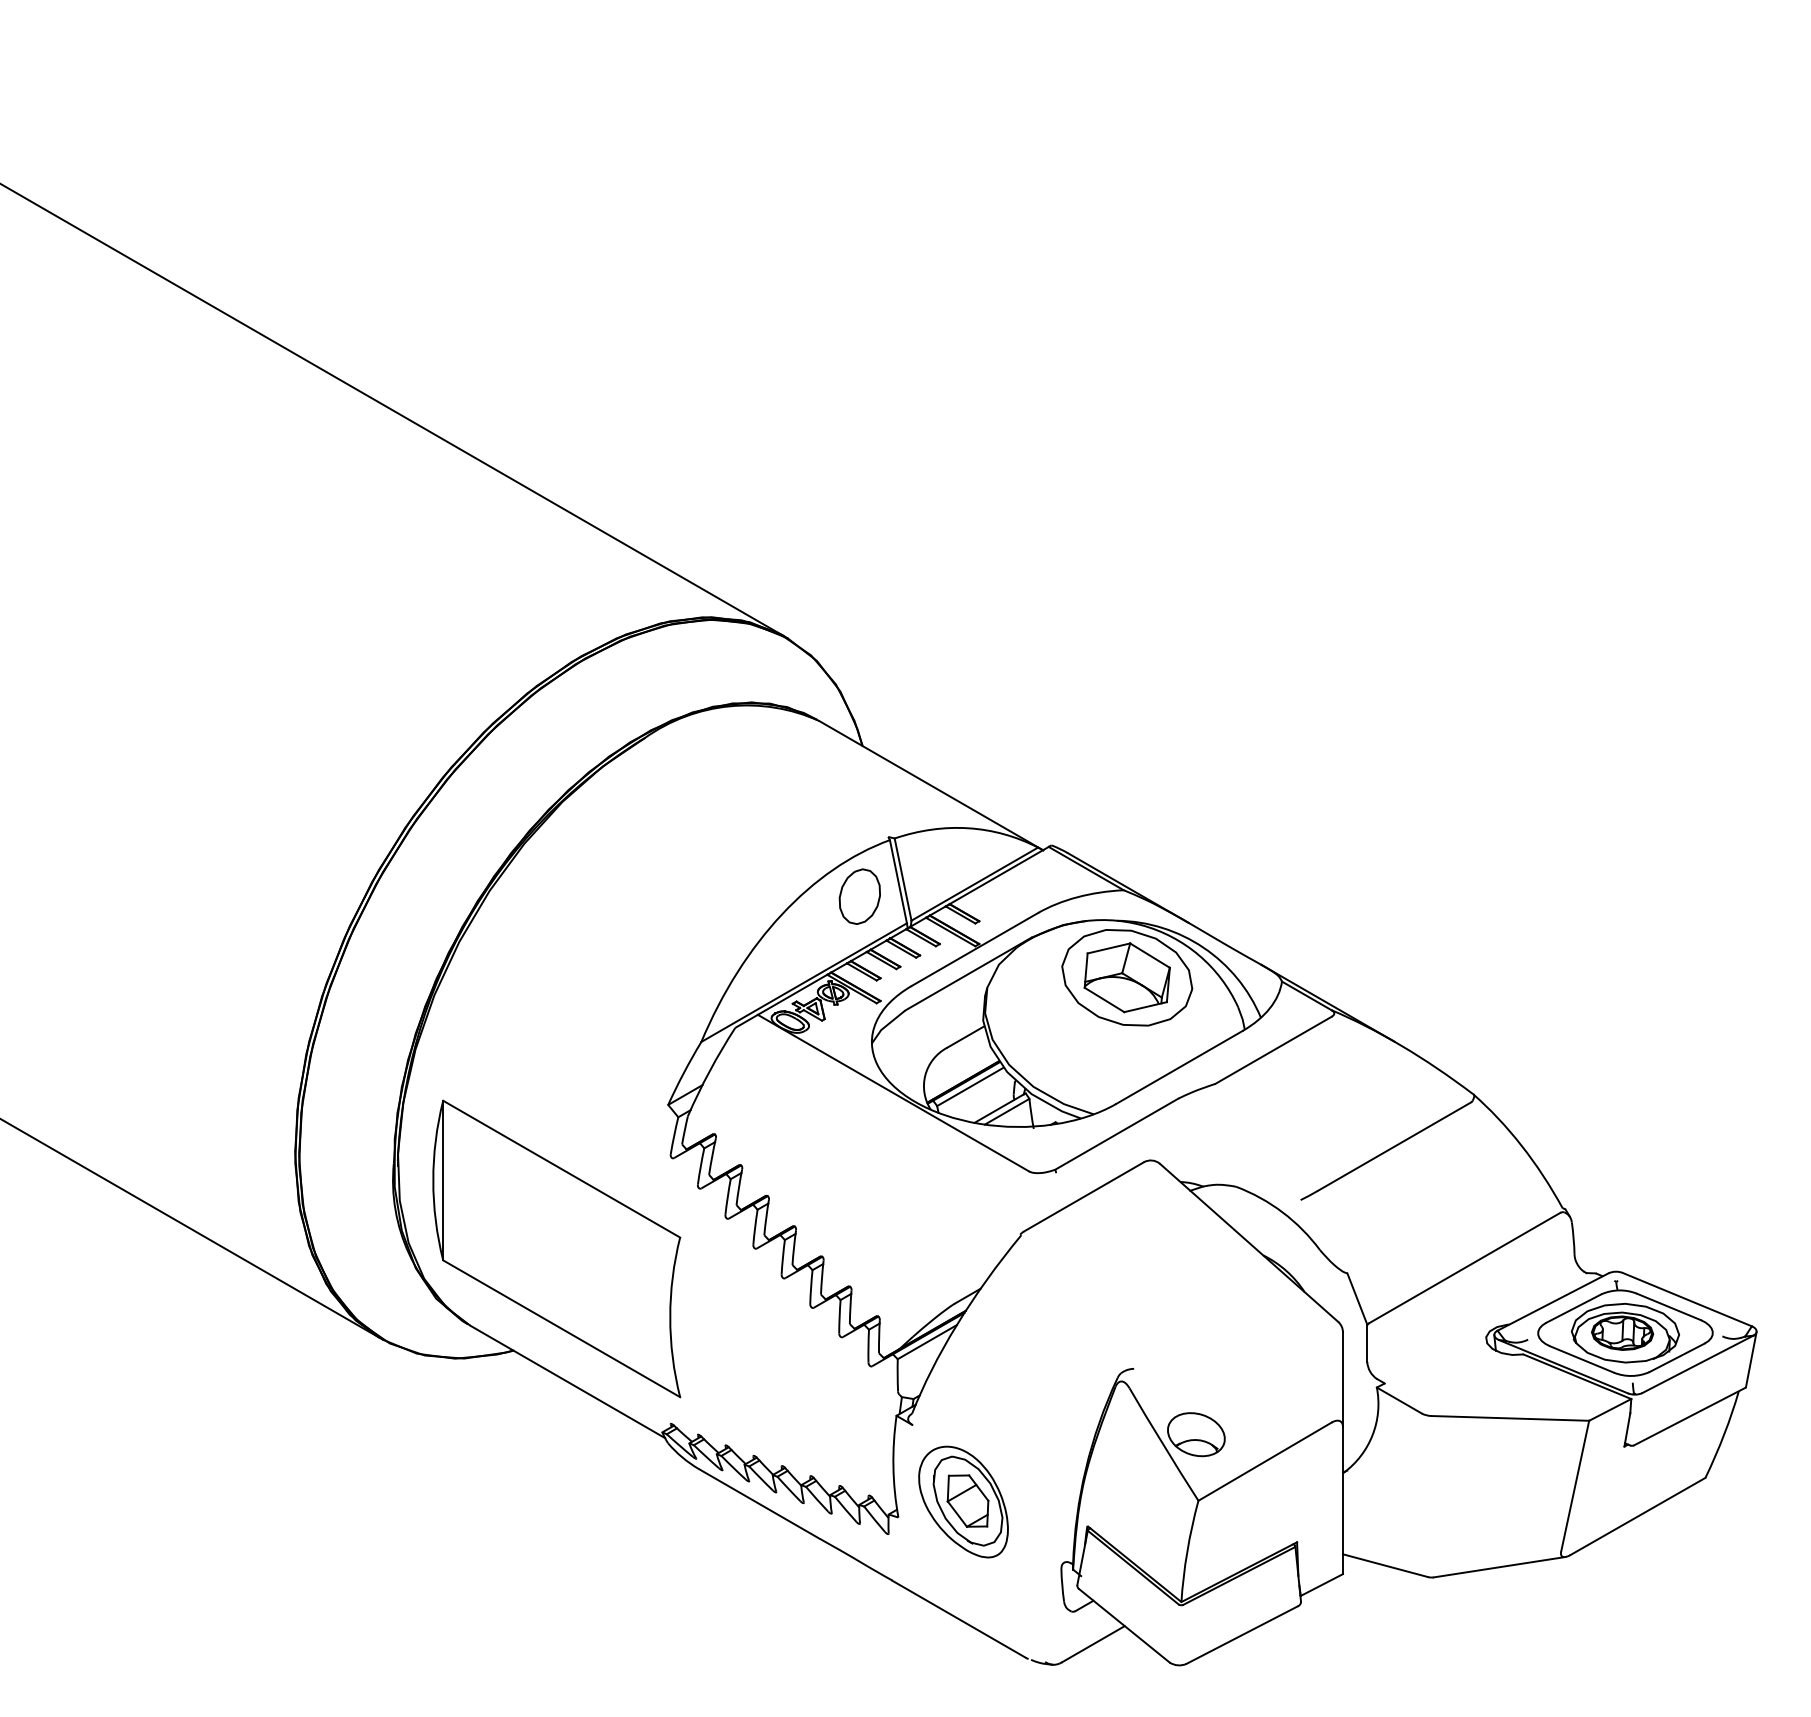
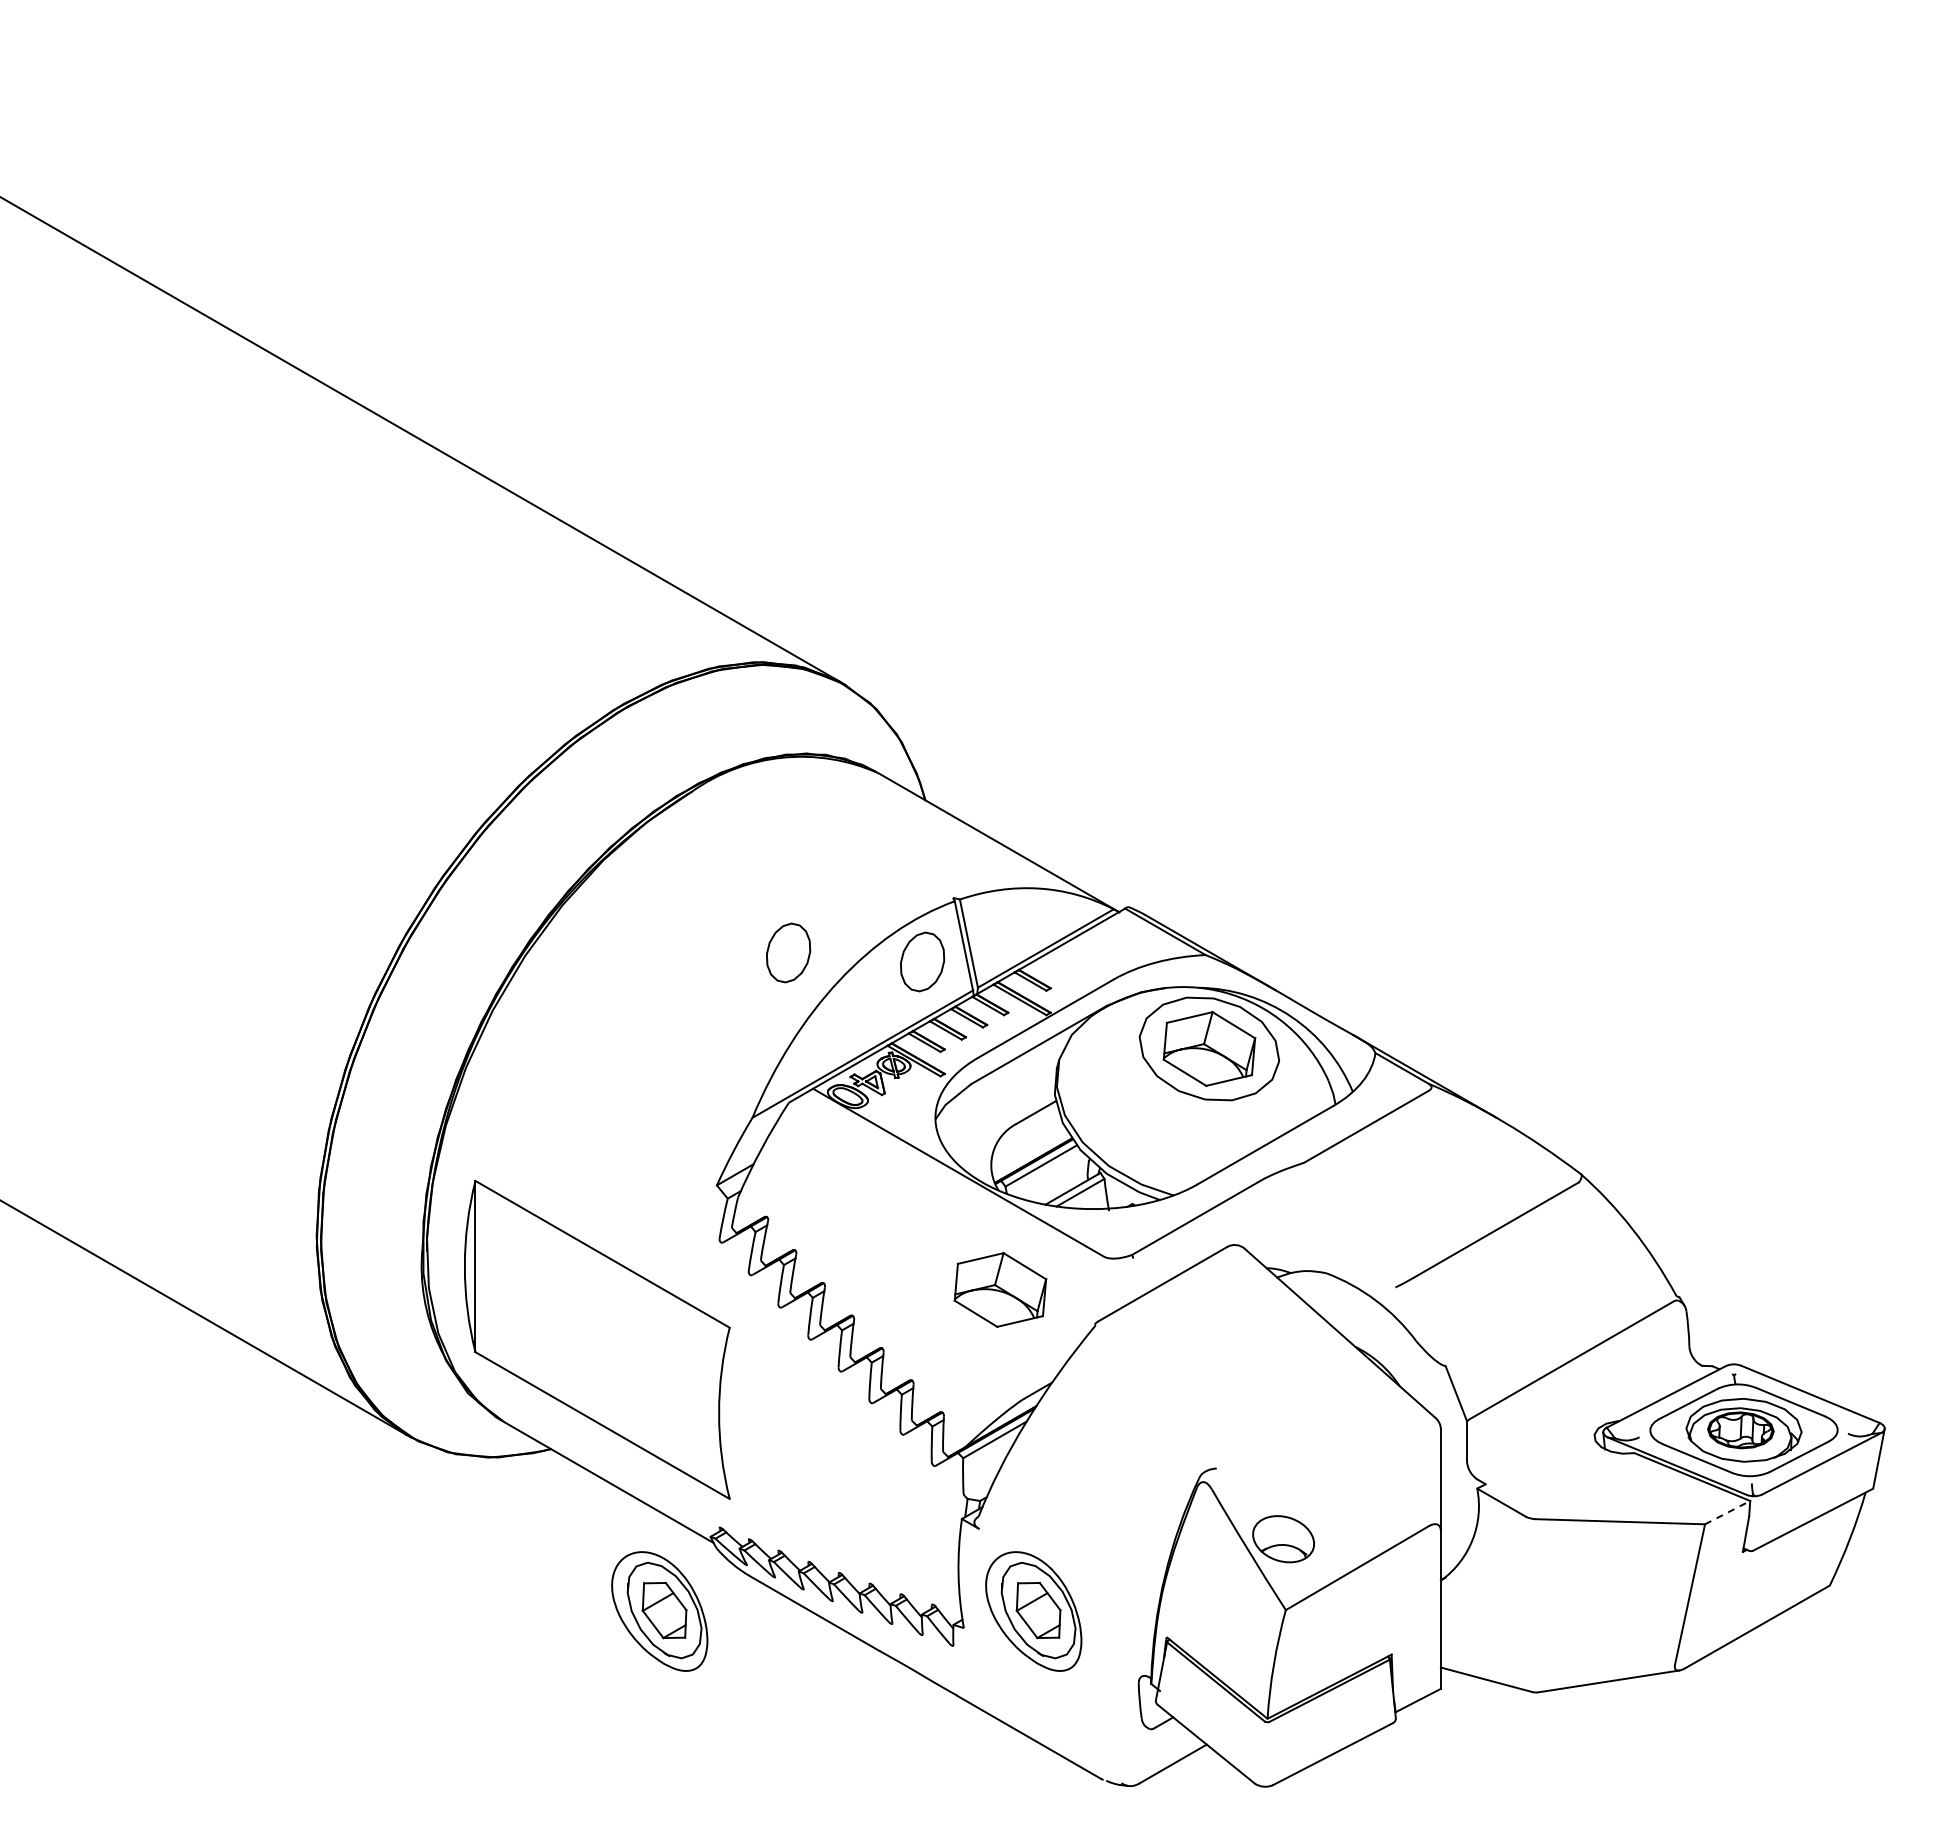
part: (734, 887) -> (788, 952), added
part: (932, 1201) -> (1000, 1289), added
line: (1611, 1409) -> (1728, 1512), solid -> dashed
part: (614, 1502) -> (659, 1611), added

